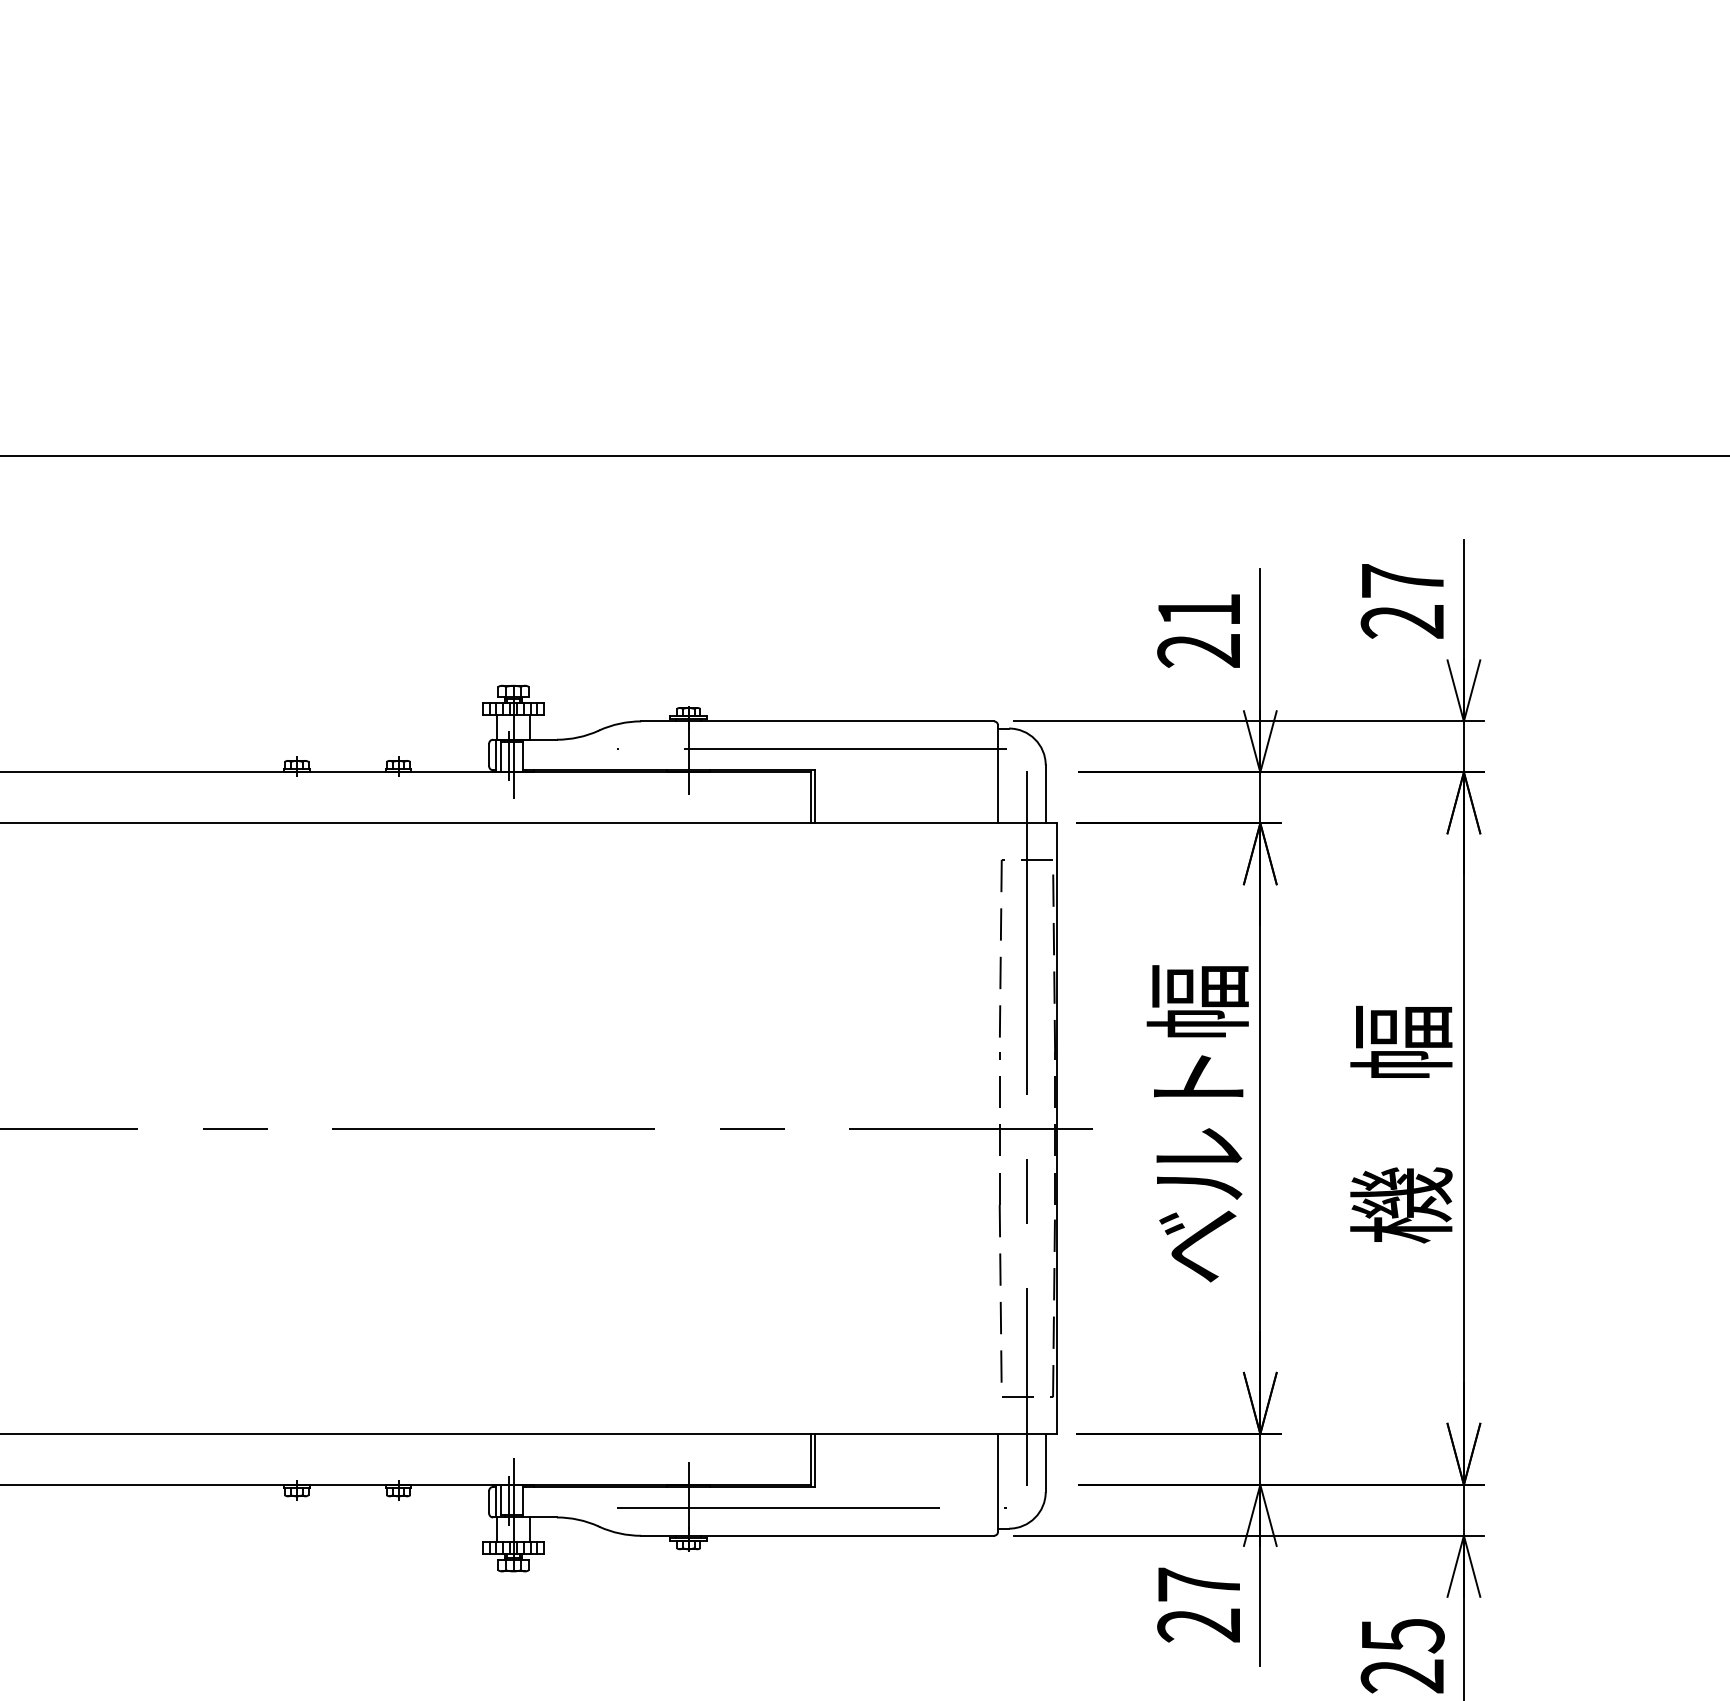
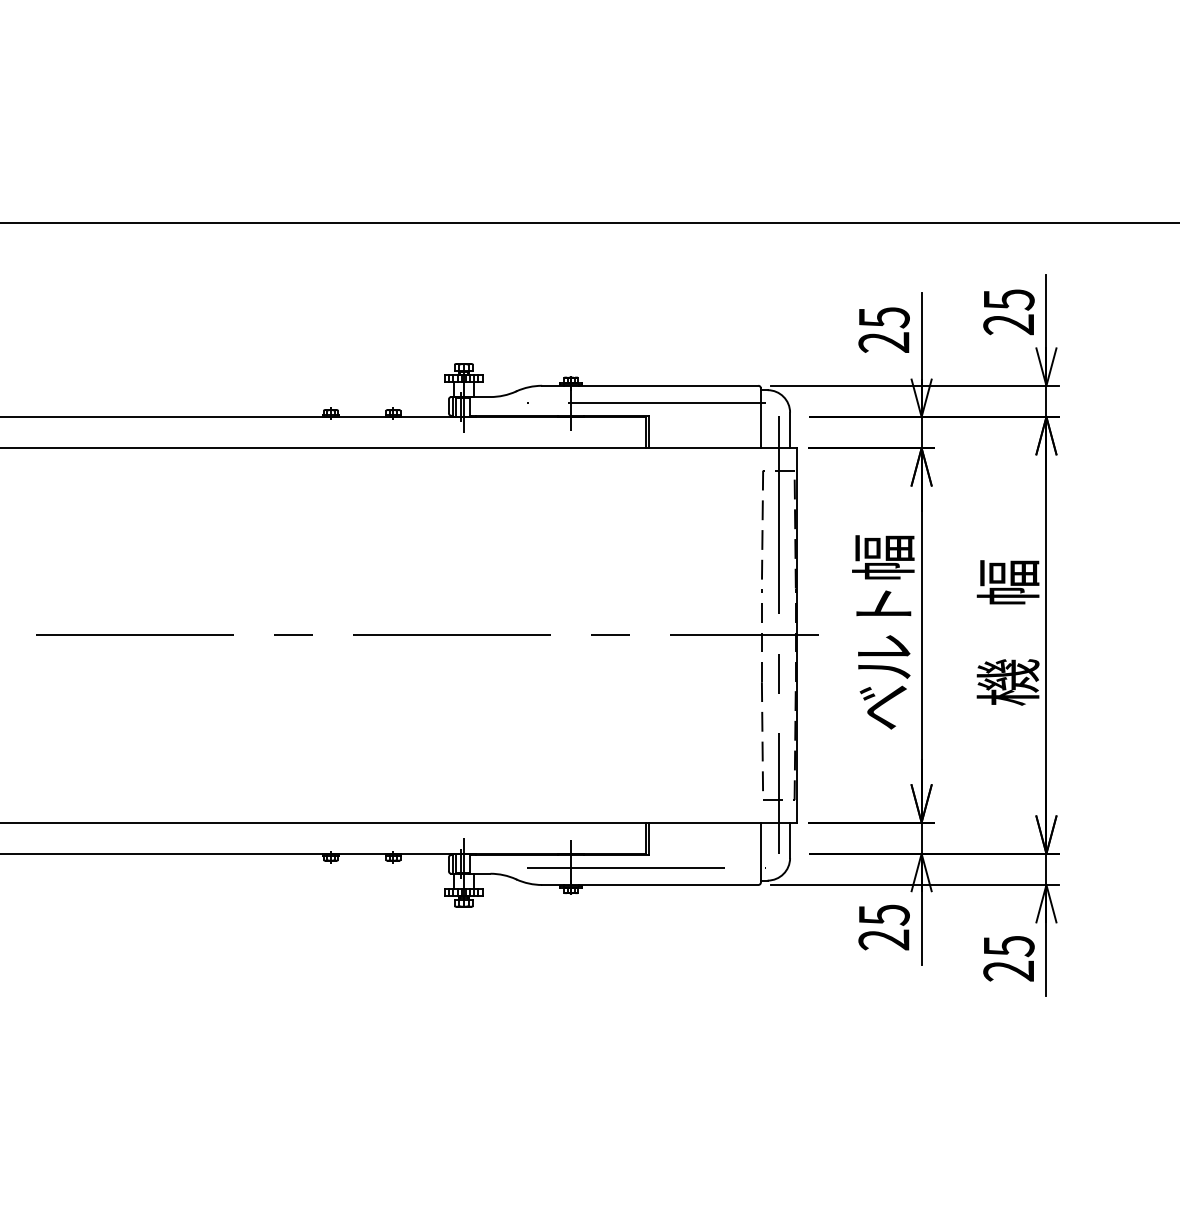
text: (1403, 580) -> (1009, 299), 27 -> 25
text: (1199, 609) -> (884, 317), 21 -> 25
text: (1199, 1583) -> (884, 914), 27 -> 25

